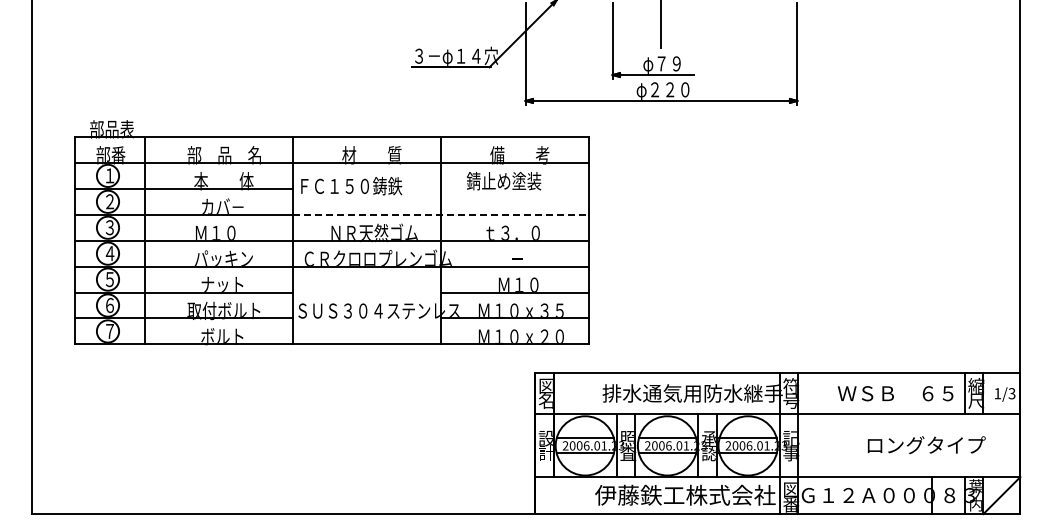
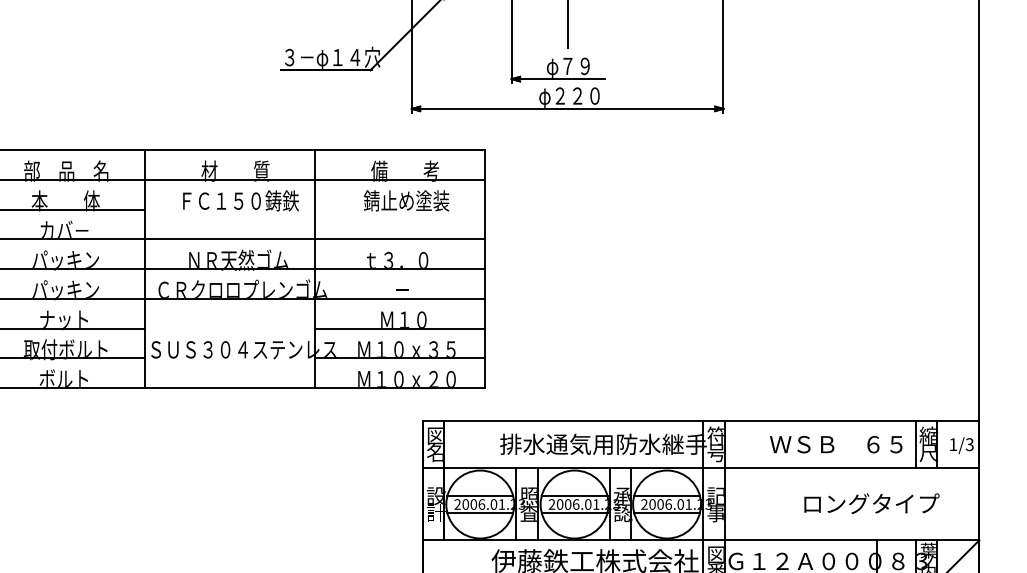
text: (503, 181) -> (405, 201), moved
text: (351, 186) -> (240, 201), moved
line: (441, 214) -> (315, 239), dashed -> solid
text: (223, 231) -> (65, 258), Ｍ１０ -> パッキン

